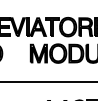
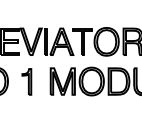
part: (14, 53) -> (26, 81), added

